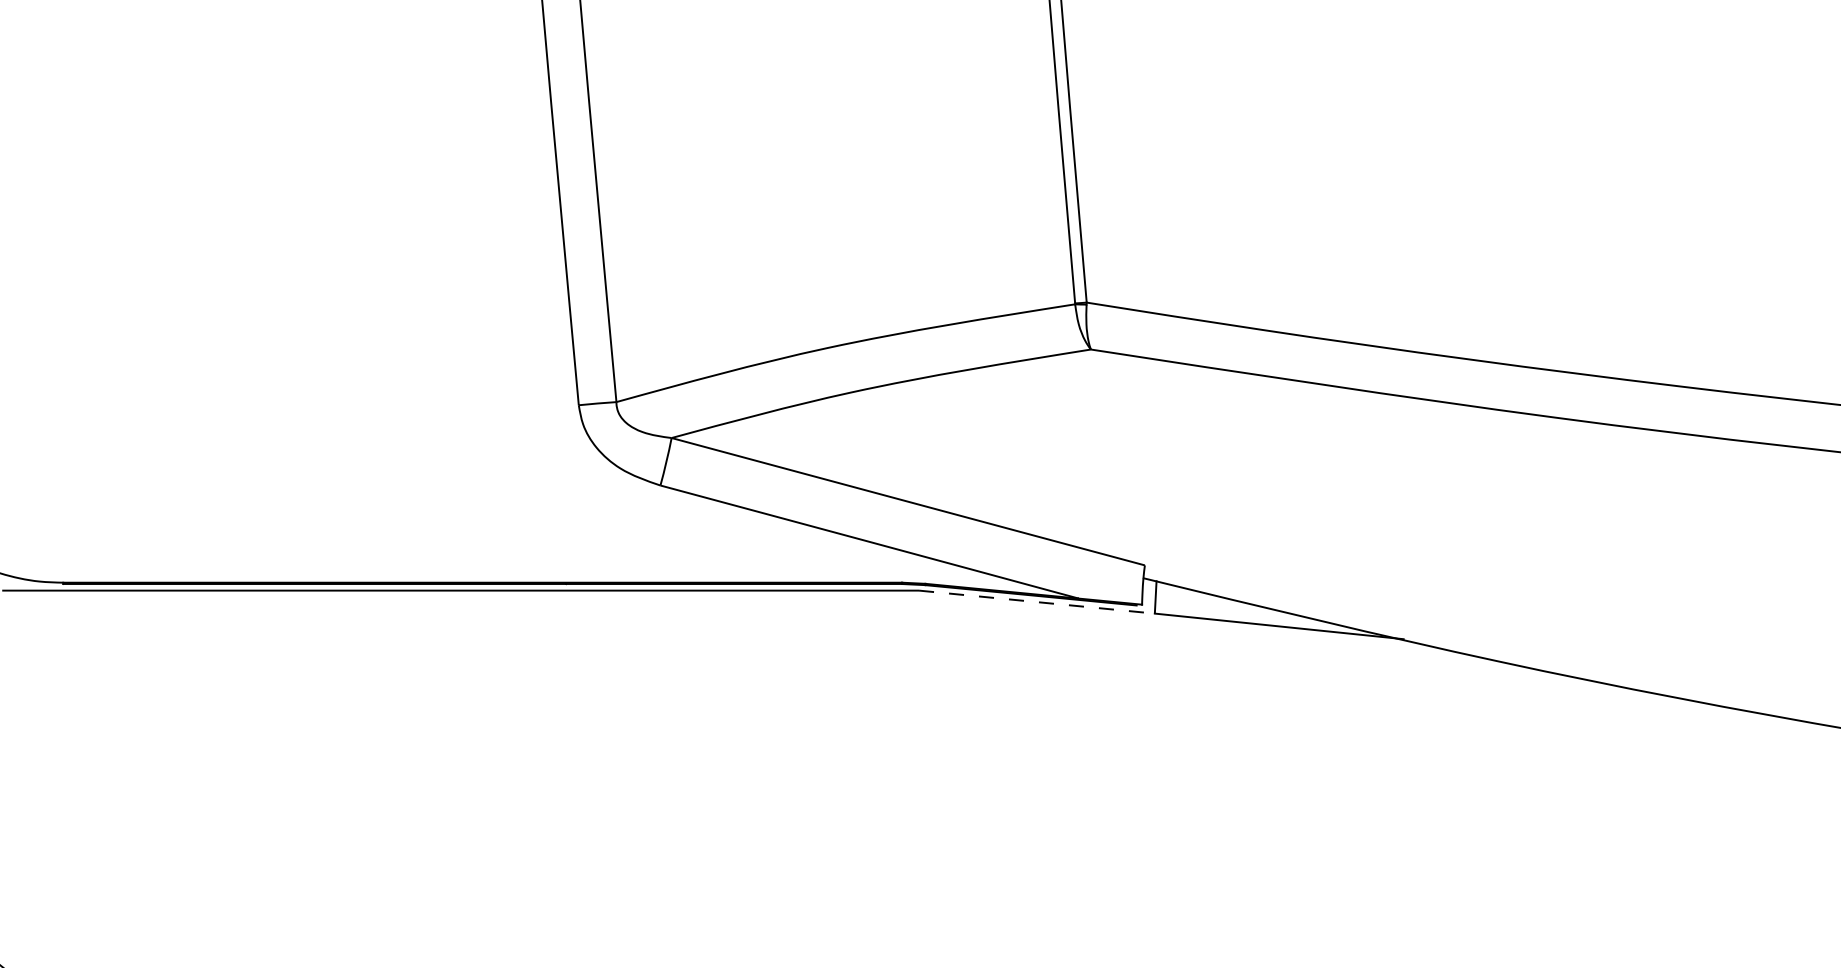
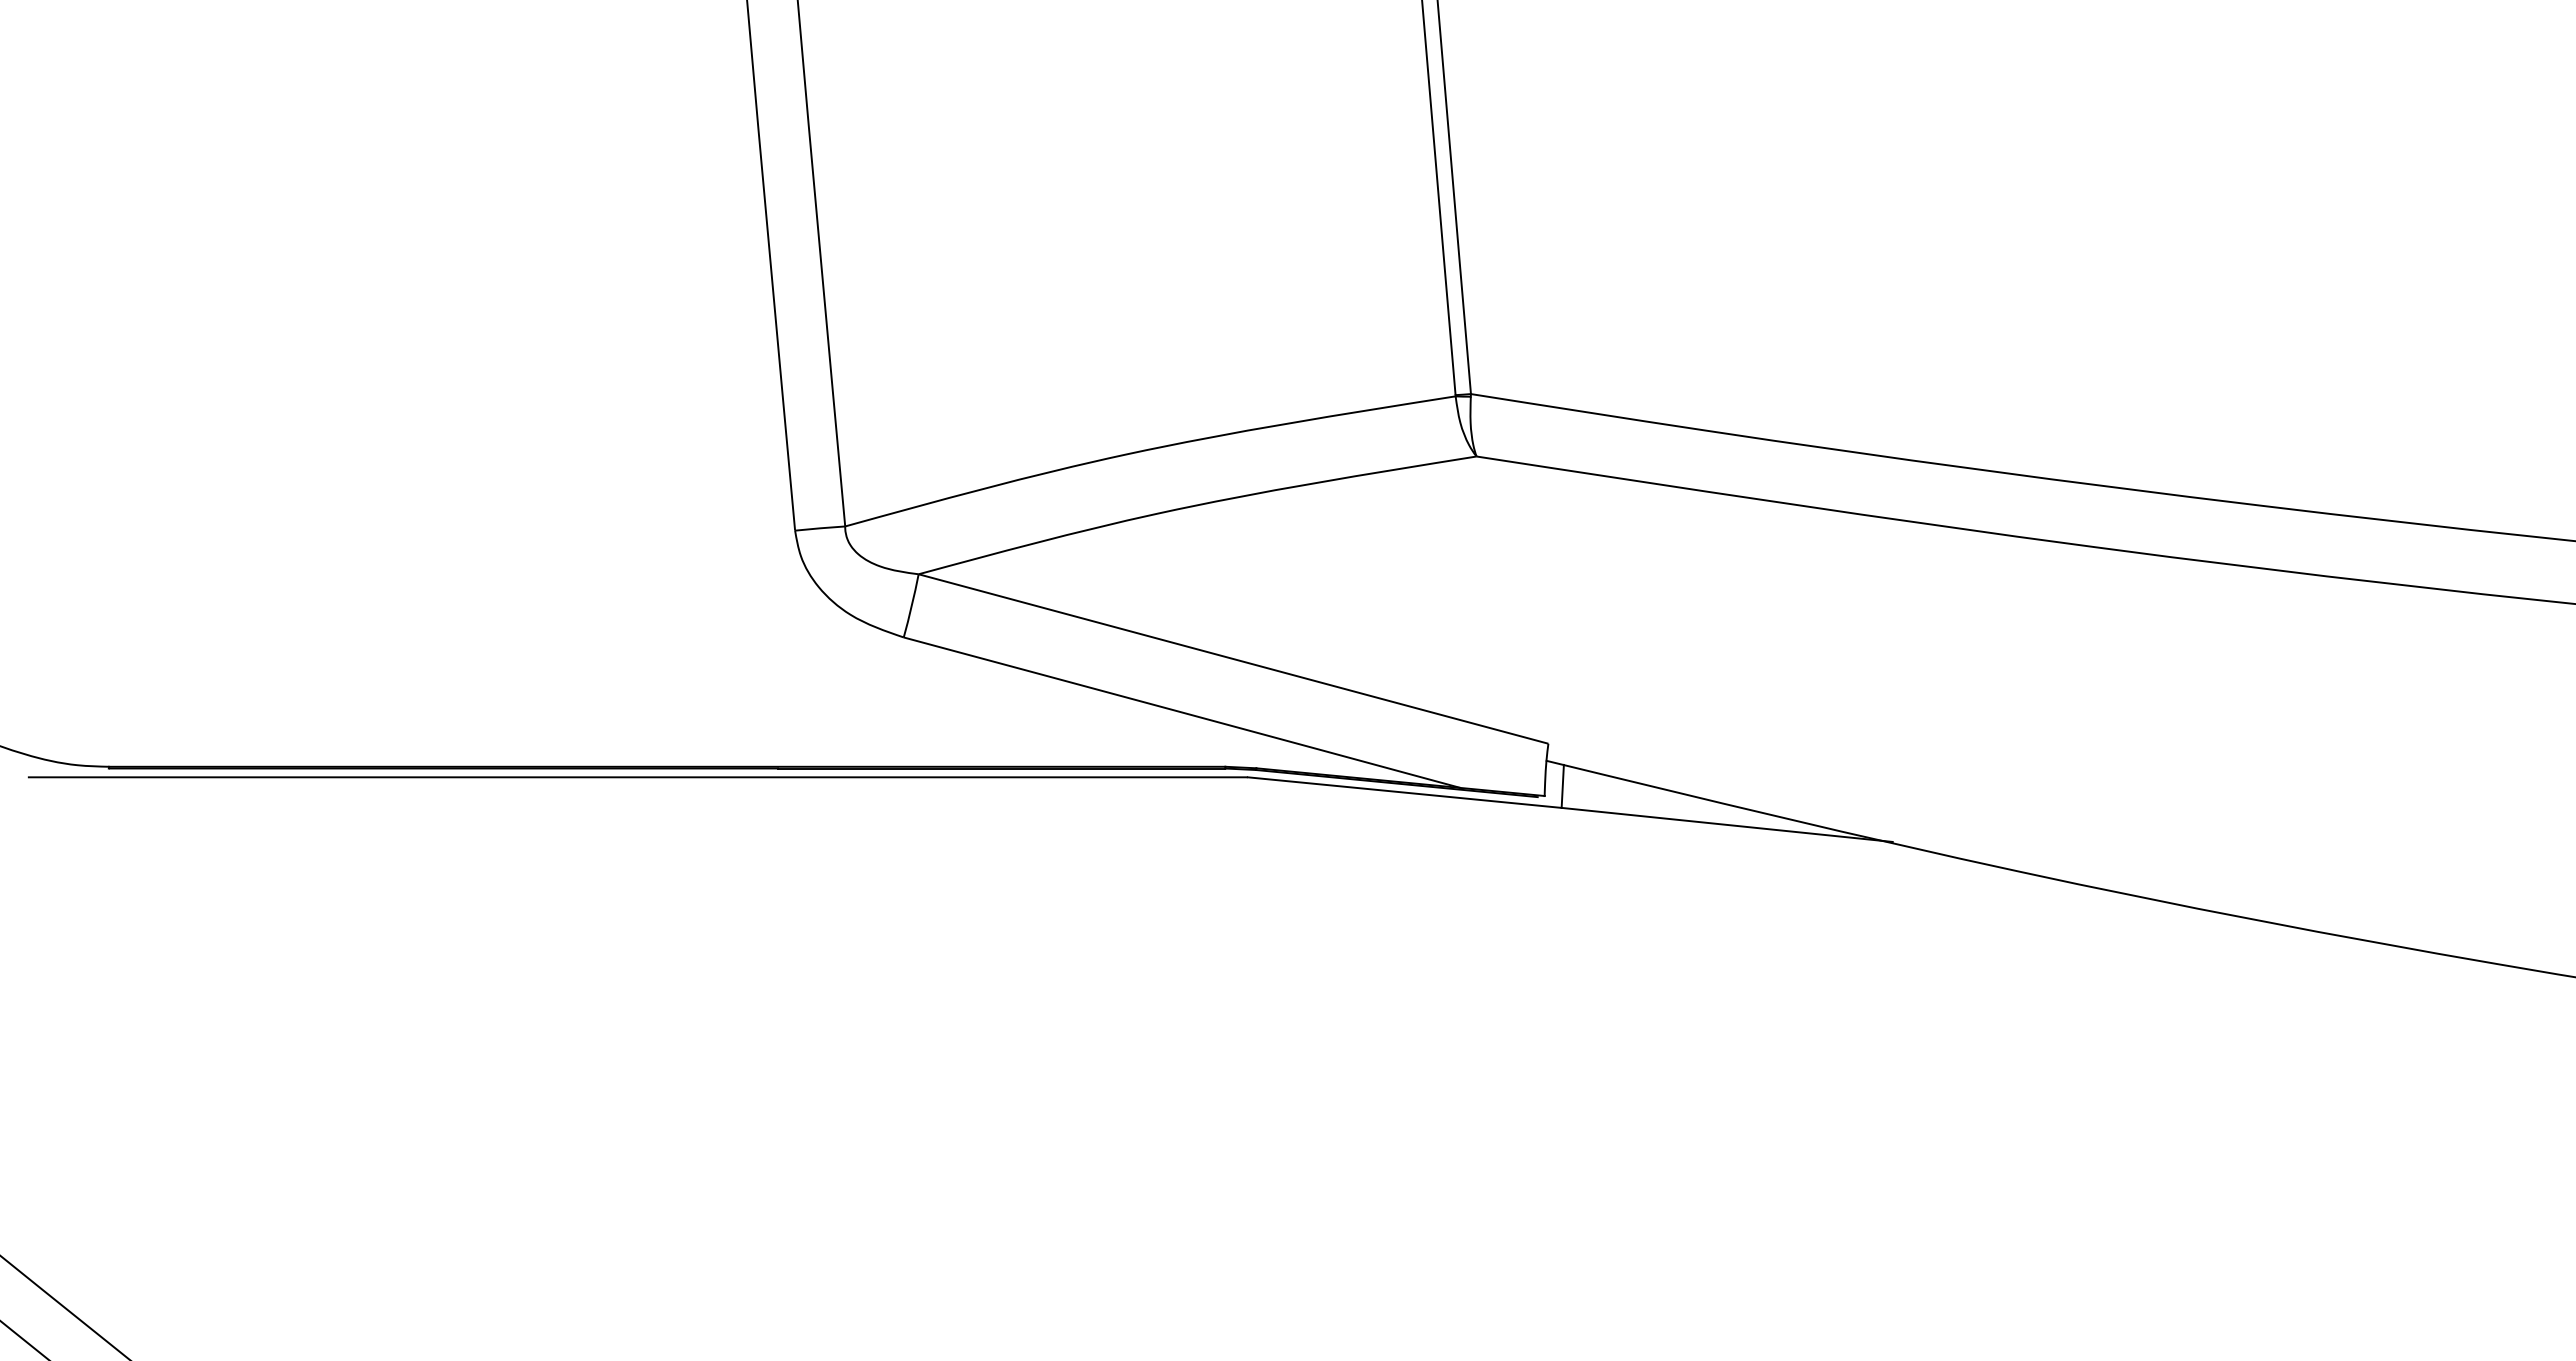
line: (1036, 602) -> (1404, 792), dashed -> solid

